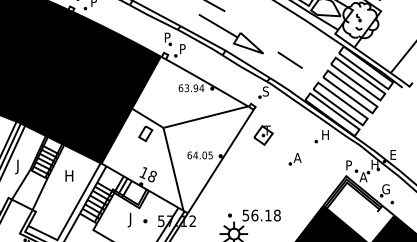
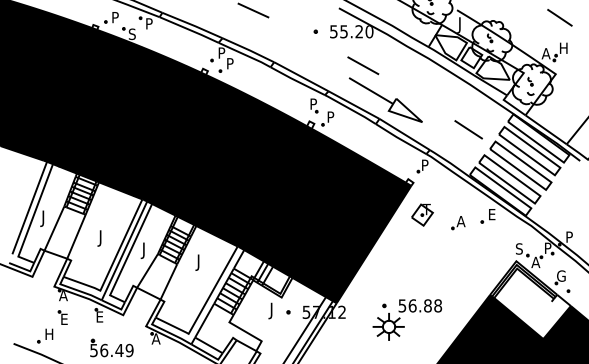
line: (290, 60) -> (468, 129), moved
text: (265, 90) -> (424, 164), S -> P
fill: (177, 134) -> (324, 214), added
text: (326, 134) -> (493, 214), H -> E
text: (393, 154) -> (569, 236), E -> P
part: (295, 159) -> (458, 223), moved
text: (349, 164) -> (519, 248), P -> S
text: (375, 164) -> (549, 247), H -> P
text: (67, 177) -> (200, 262), H -> J
text: (268, 215) -> (427, 305), 56.18 -> 56.88

